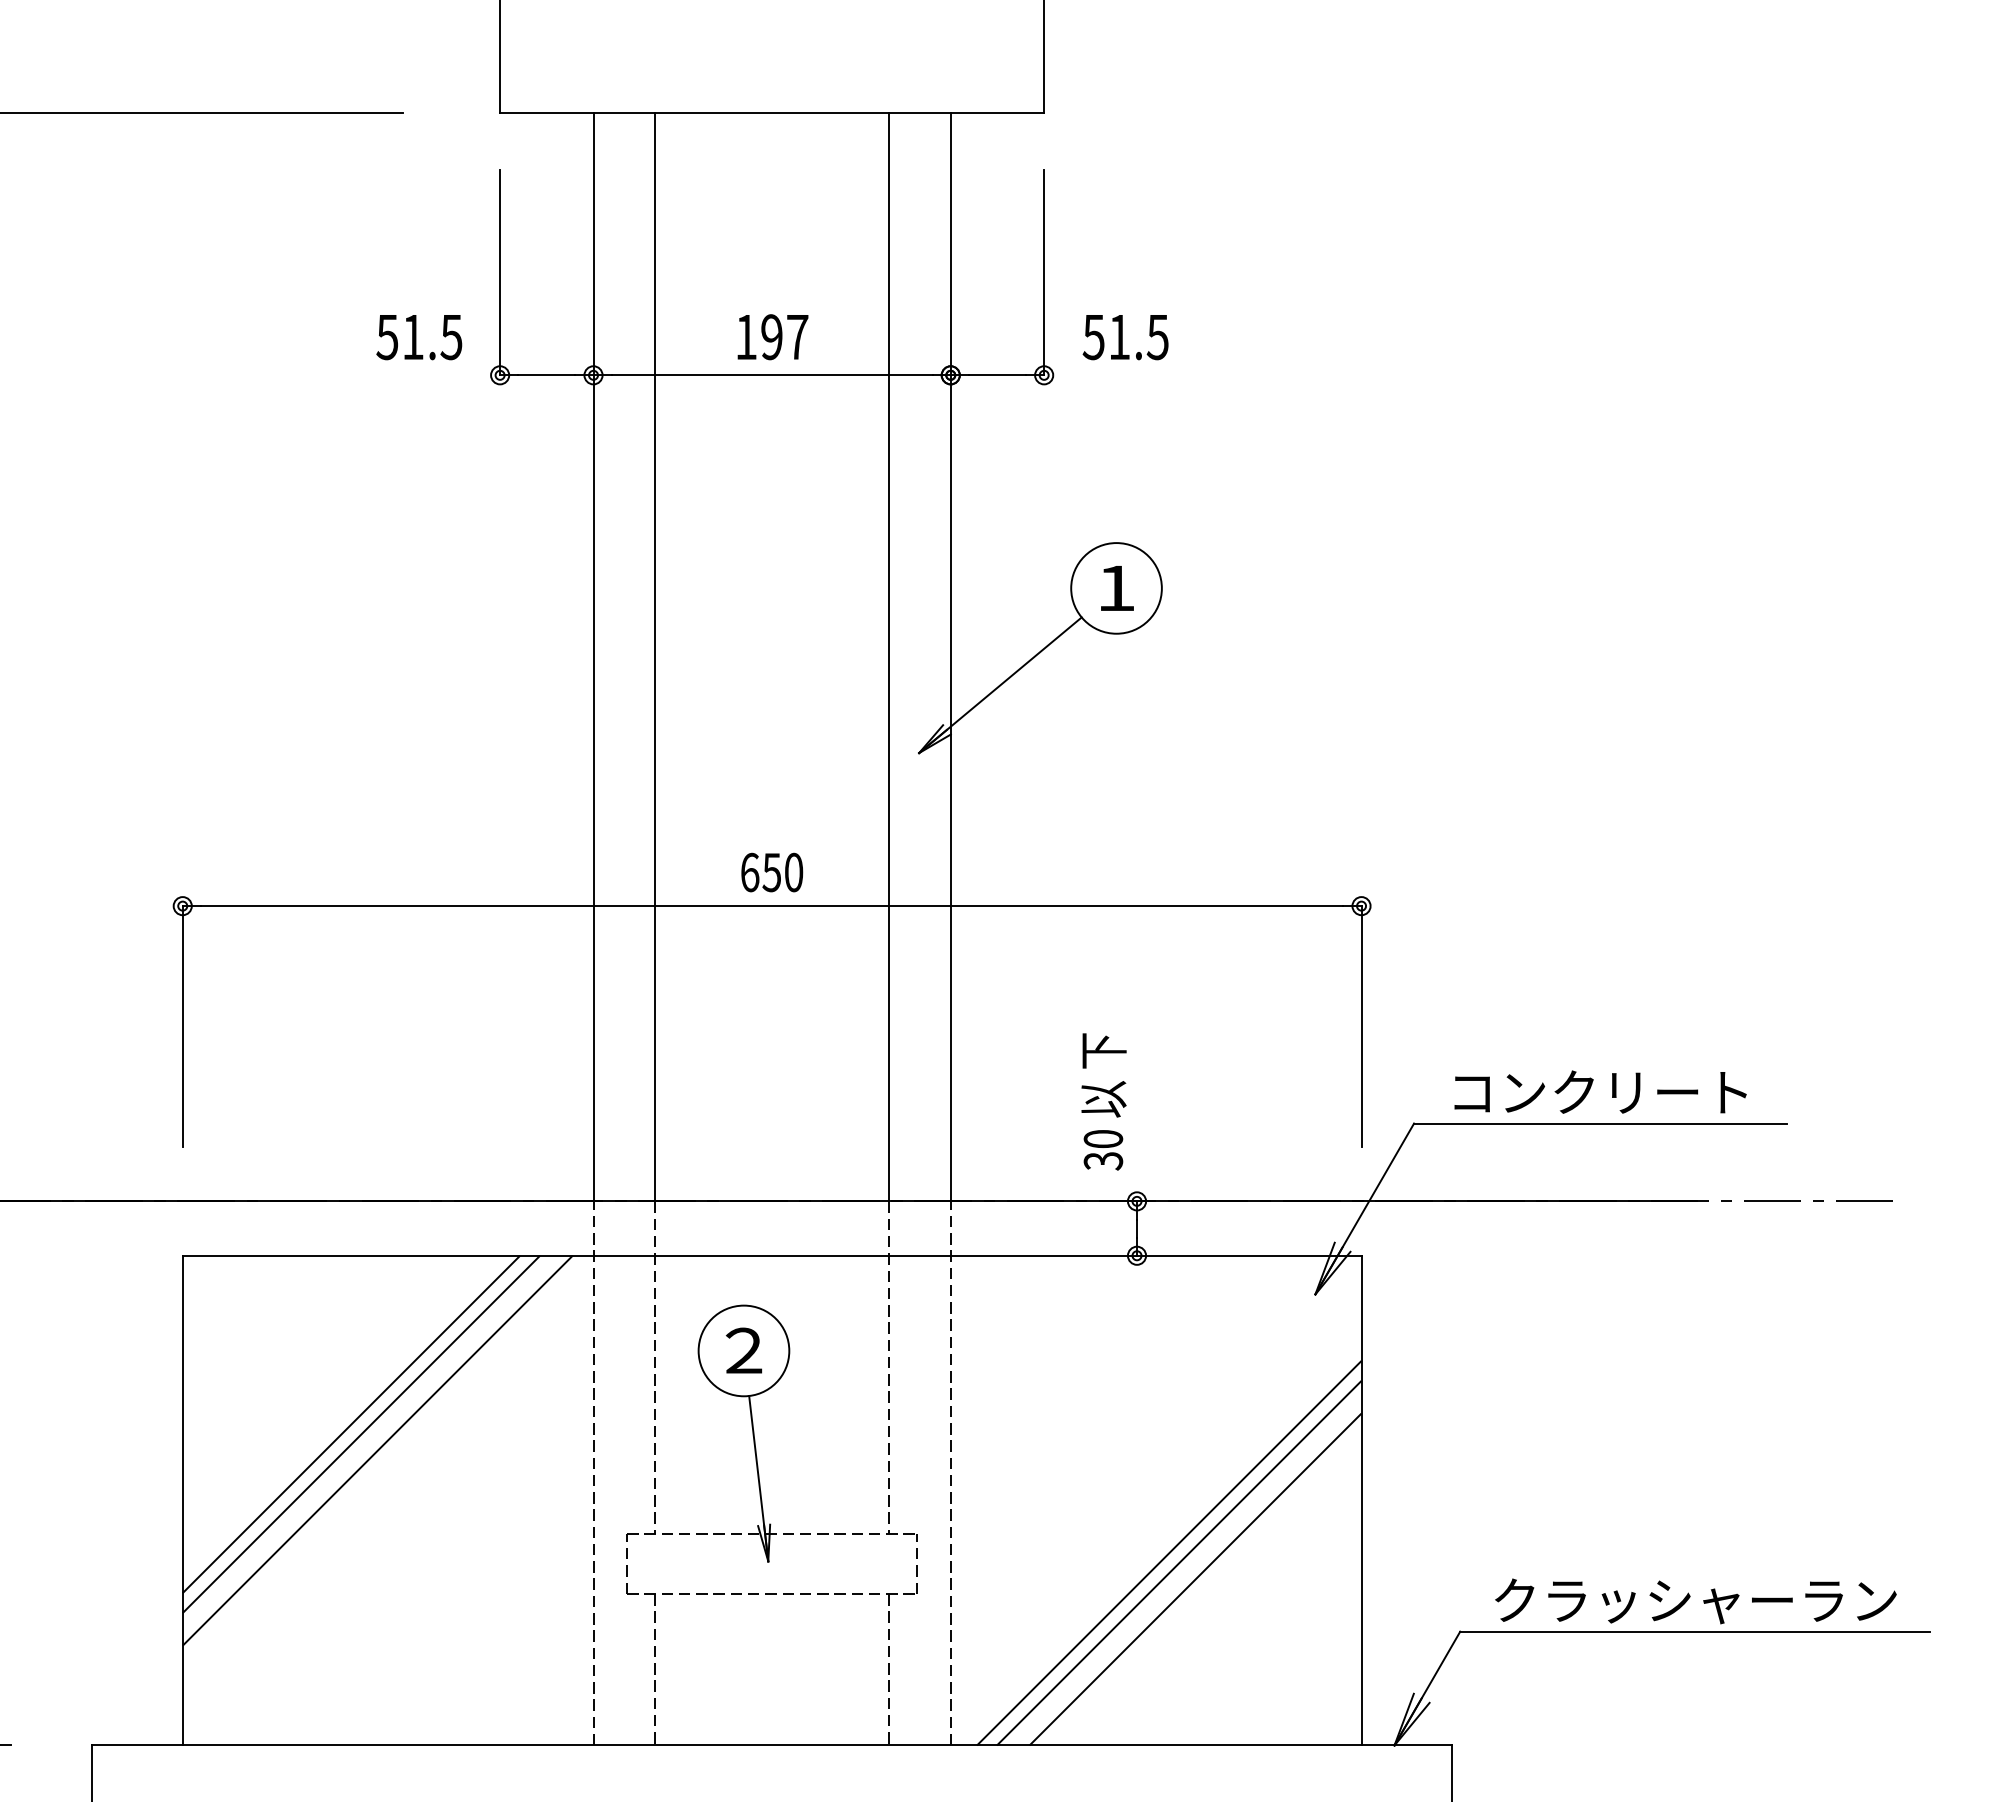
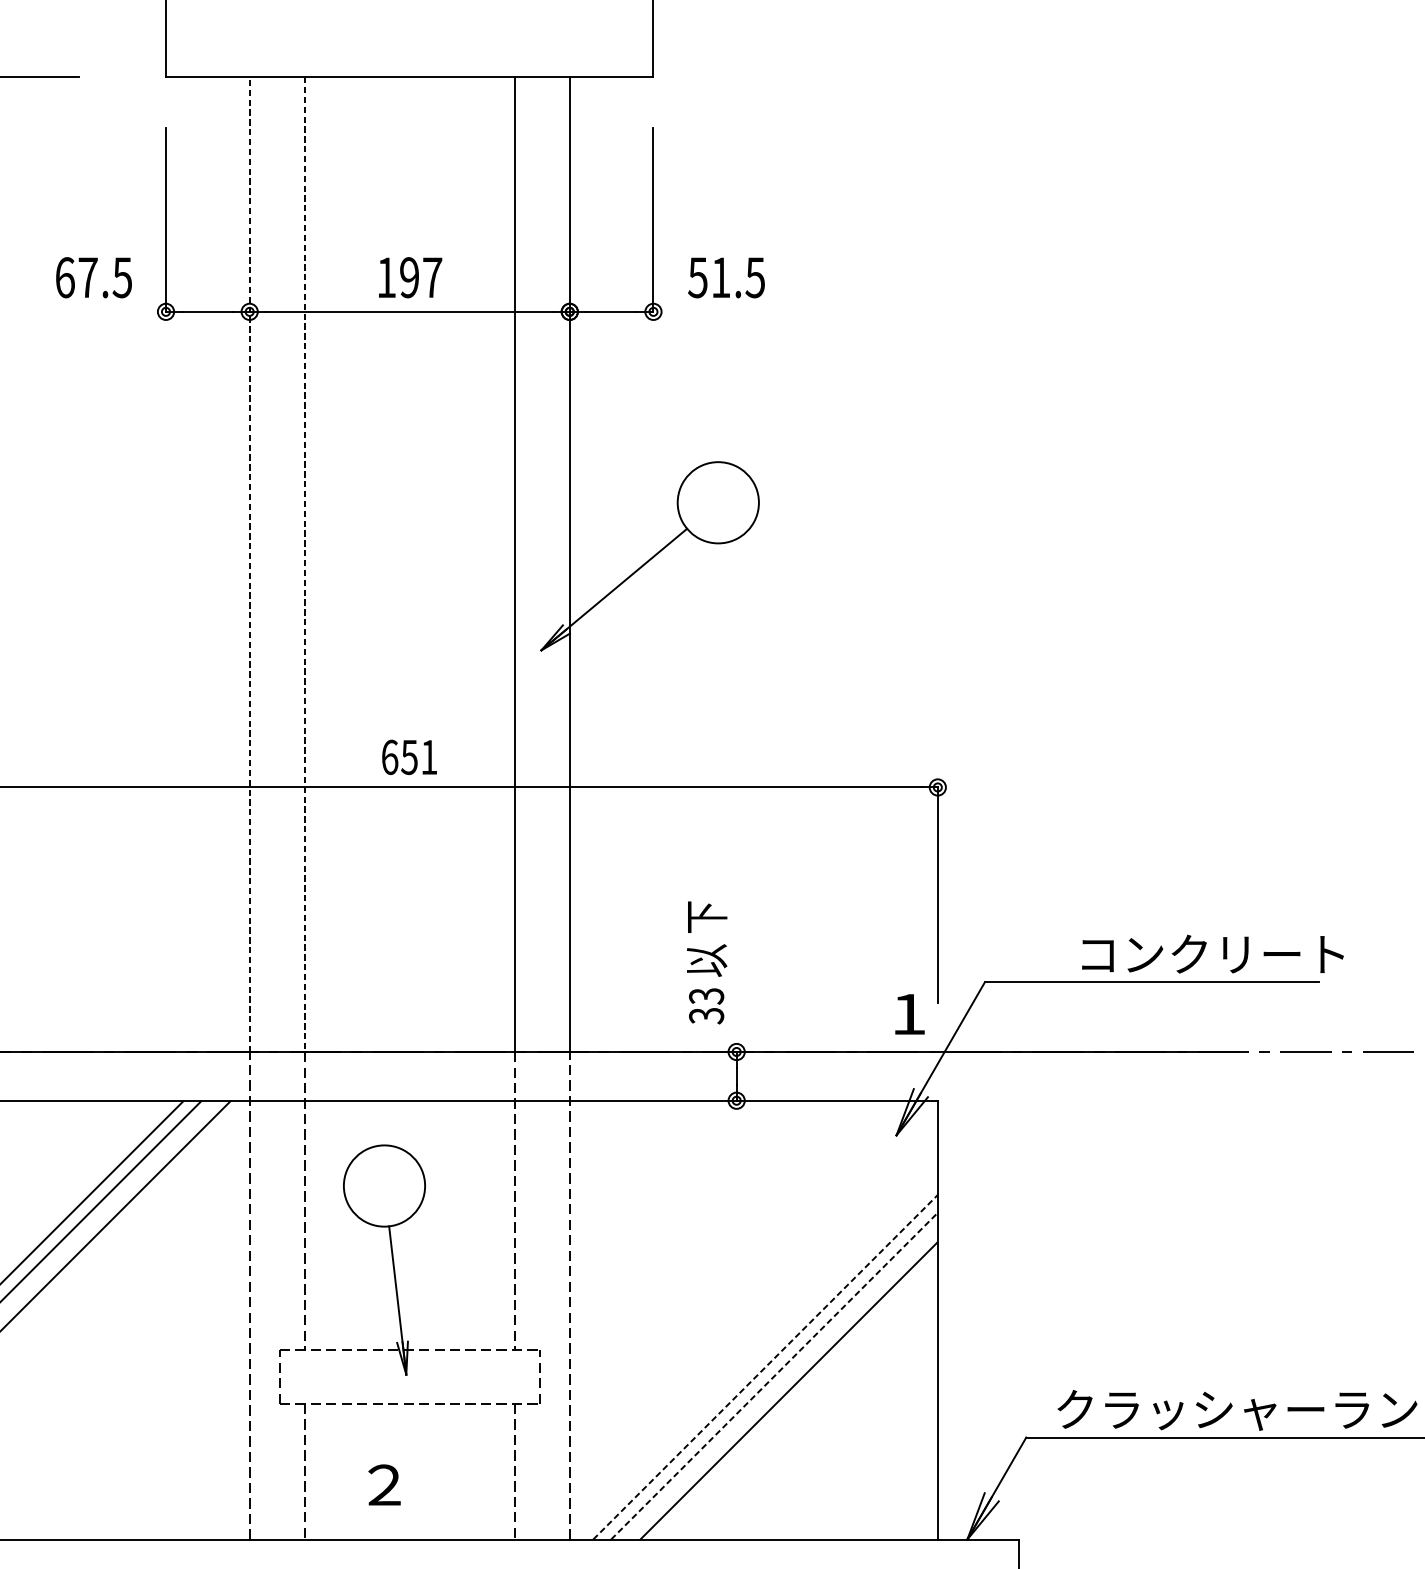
text: (399, 337) -> (75, 277), 51.5 -> 67.5
text: (1117, 588) -> (910, 1014), moved
line: (593, 656) -> (249, 563), solid -> dashed
line: (655, 657) -> (305, 564), solid -> dashed
text: (794, 872) -> (429, 757), 650 -> 651
text: (1600, 1091) -> (1212, 953), moved
text: (1103, 1139) -> (706, 996), 30 -> 33
text: (744, 1350) -> (384, 1484), moved
line: (1169, 1553) -> (765, 1367), solid -> dashed
line: (1179, 1563) -> (774, 1376), solid -> dashed

